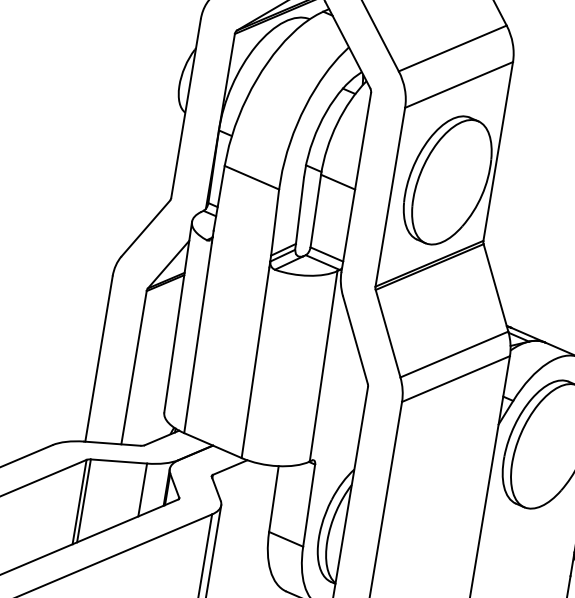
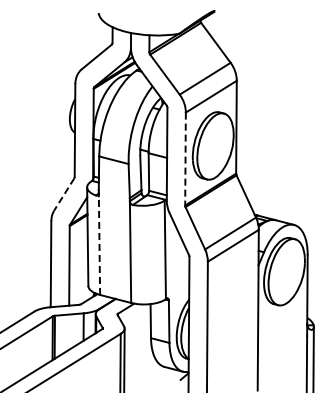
line: (390, 198) -> (185, 159), solid -> dashed
line: (146, 228) -> (64, 194), solid -> dashed
line: (198, 337) -> (99, 245), solid -> dashed

